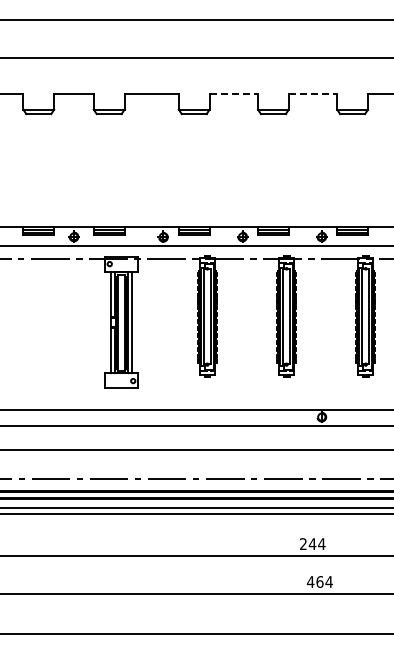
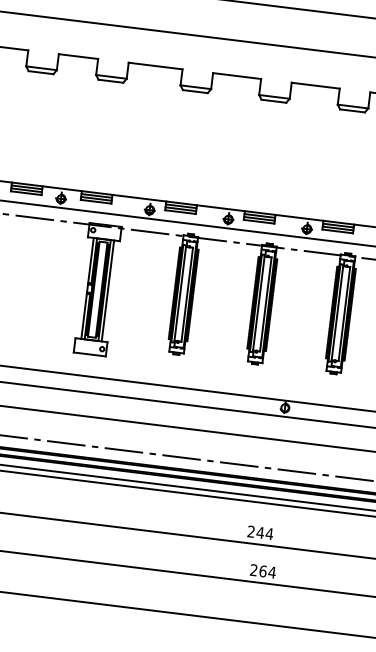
line: (234, 93) -> (237, 76), dashed -> solid
line: (313, 93) -> (316, 85), dashed -> solid
text: (310, 581) -> (253, 569), 464 -> 264

